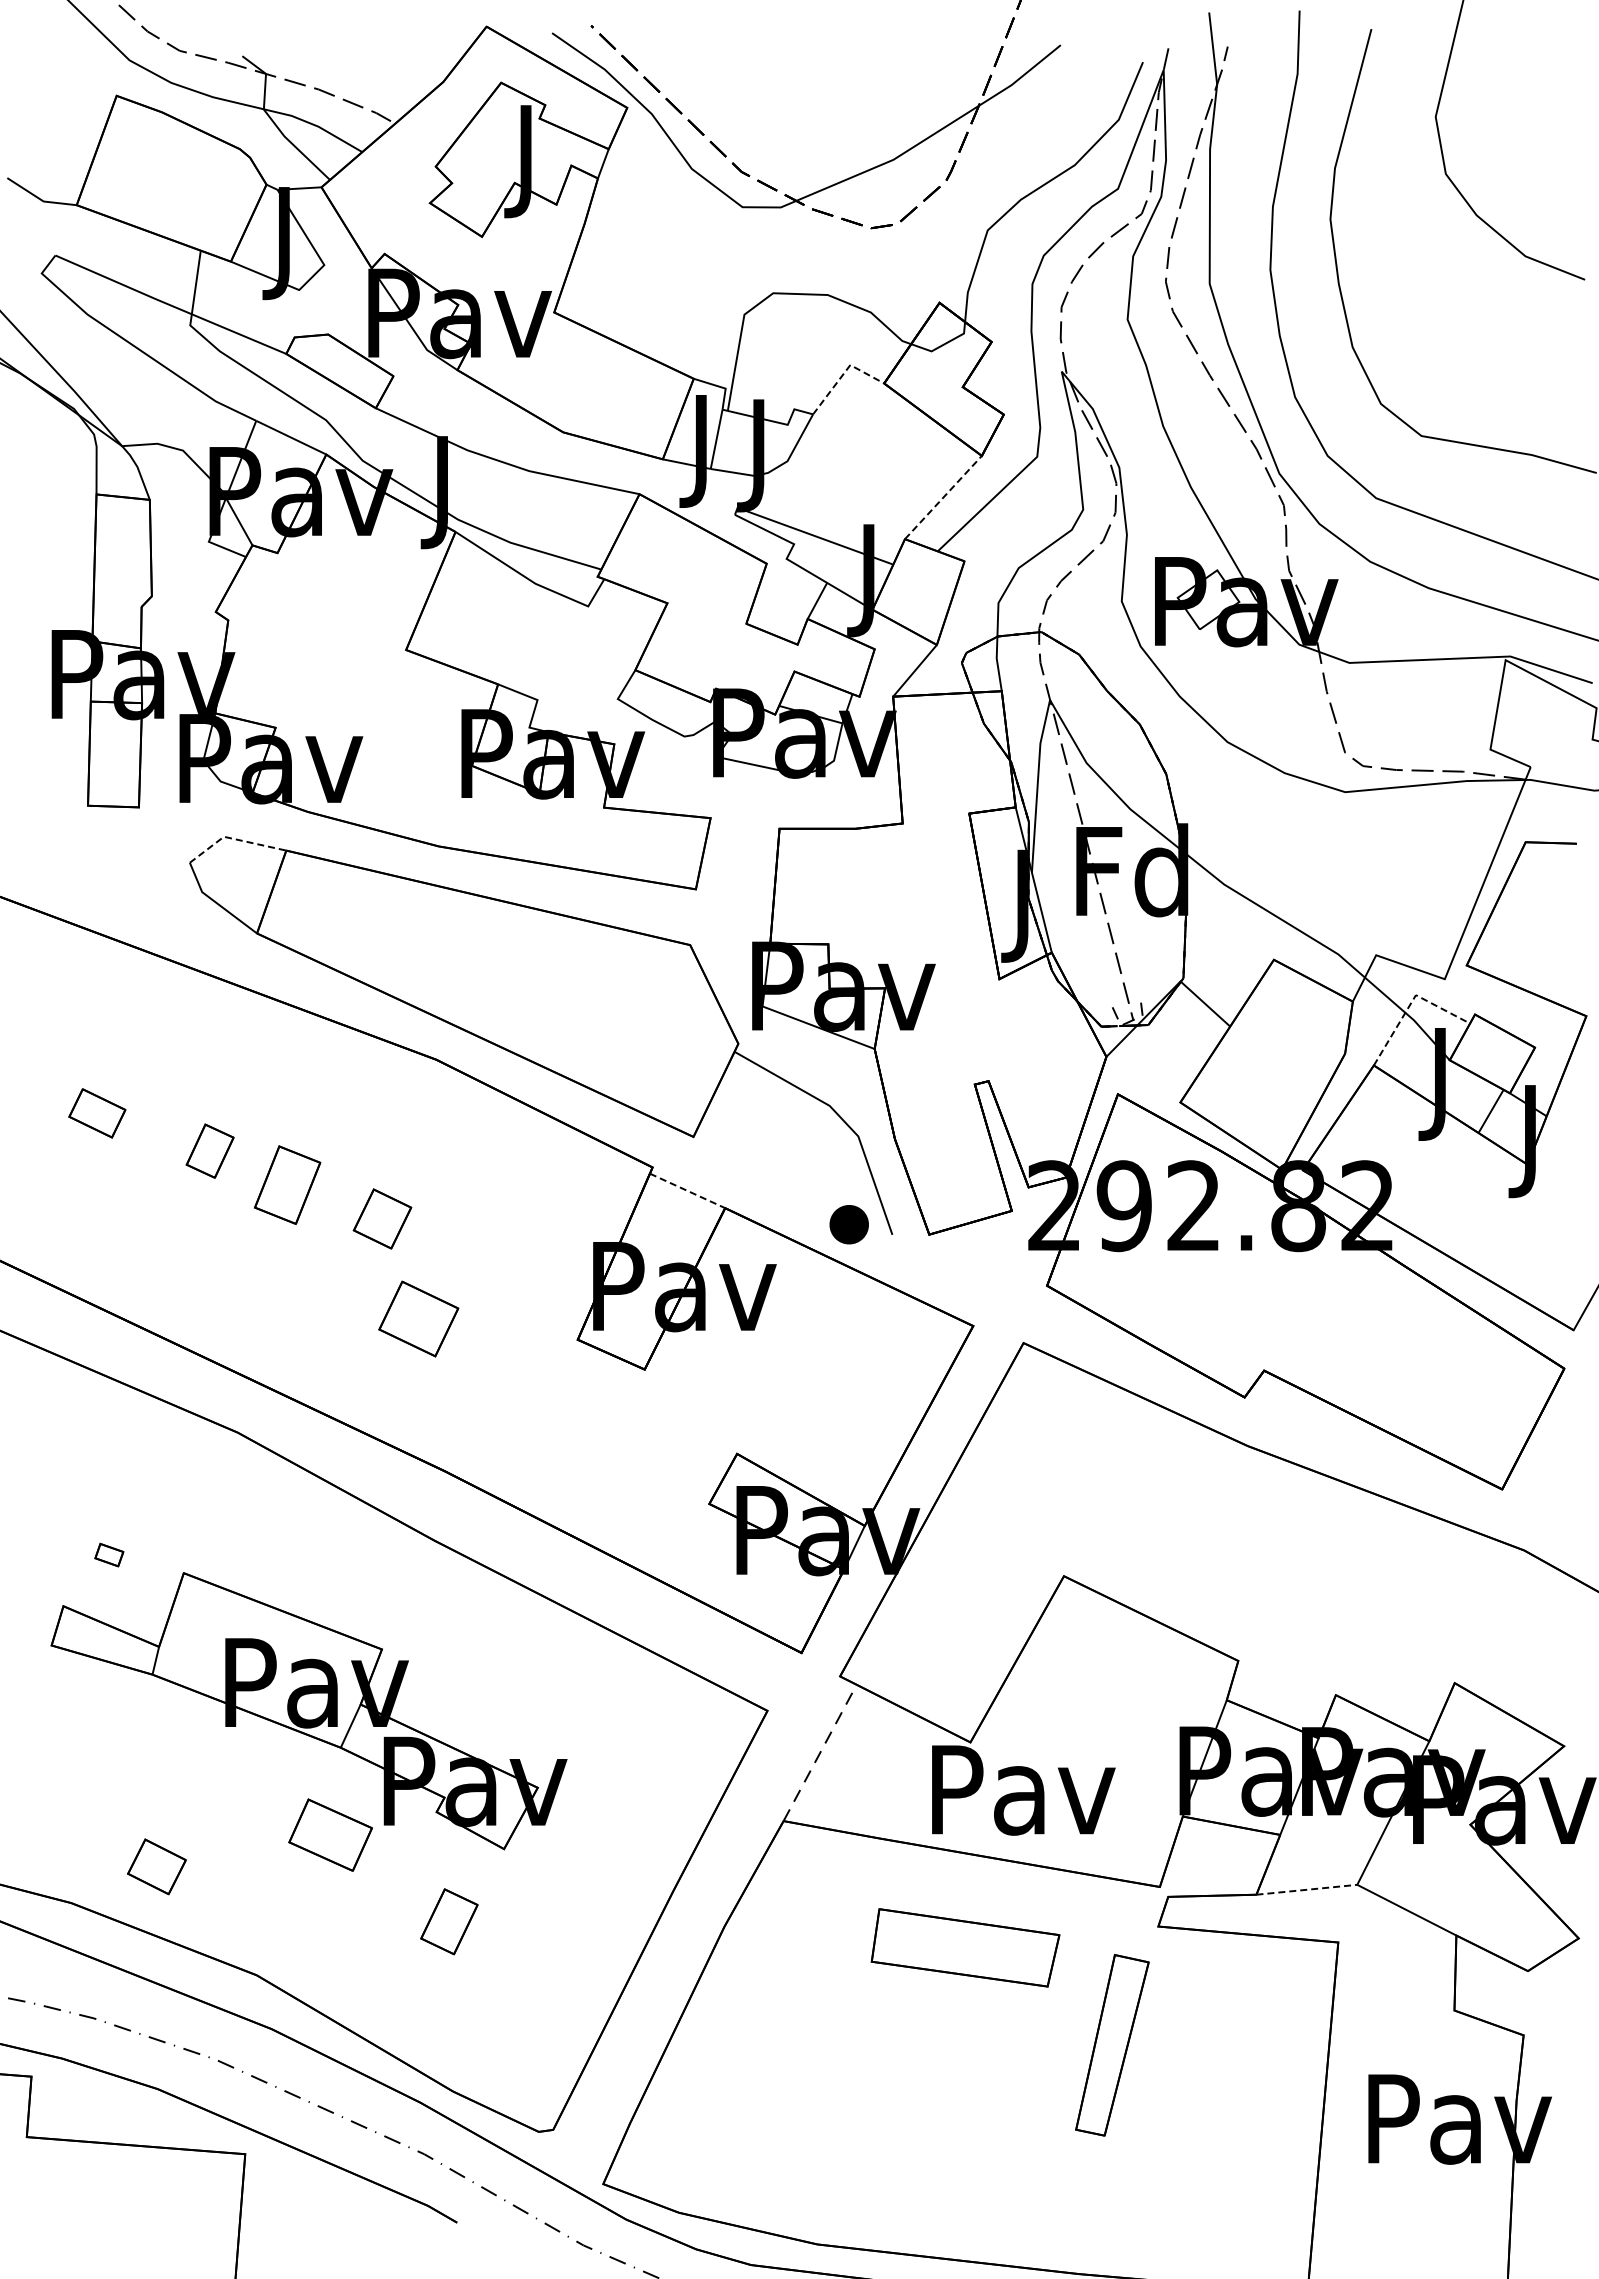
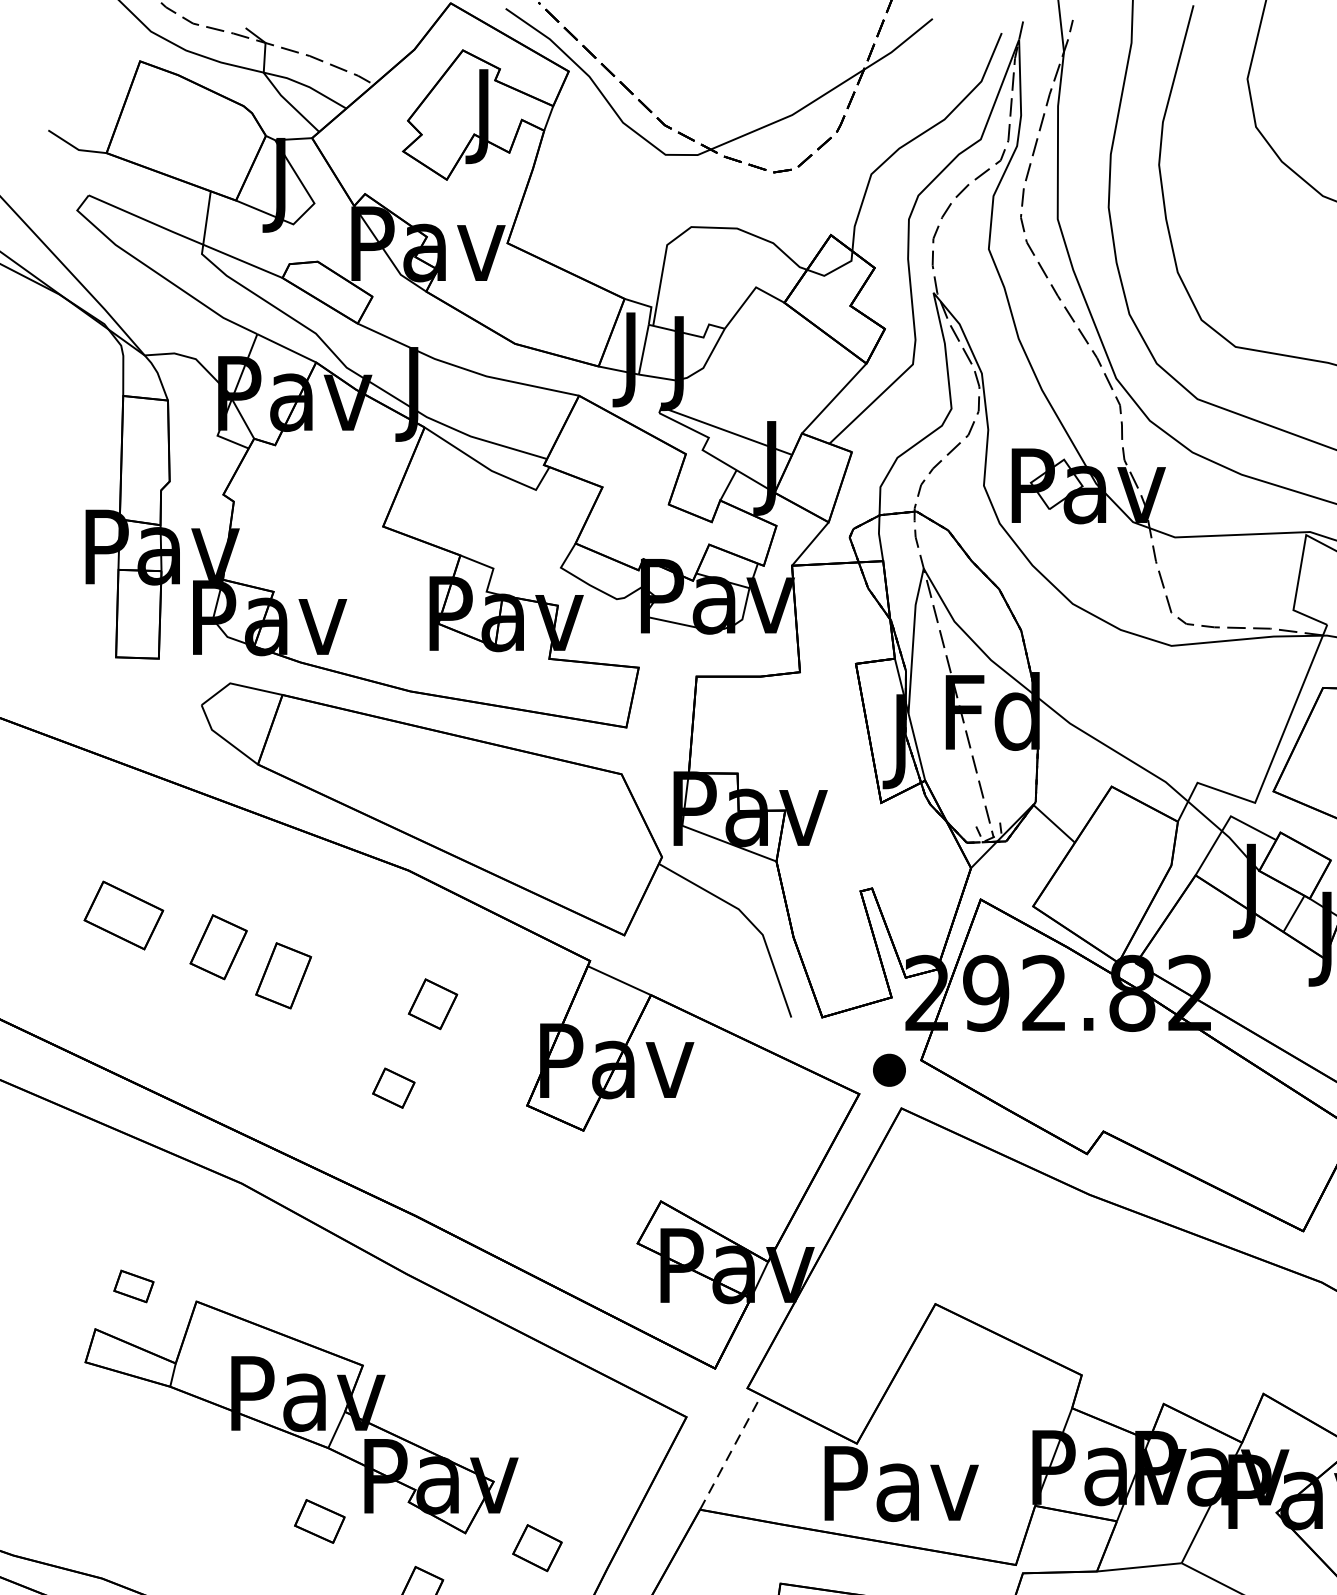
line: (843, 373) -> (750, 294), dashed -> solid
line: (943, 497) -> (834, 398), dashed -> solid
line: (233, 838) -> (238, 684), dashed -> solid
line: (1411, 1002) -> (1227, 822), dashed -> solid
part: (97, 1113) -> (124, 915), size x1.67
part: (209, 1151) -> (218, 947), size x1.43
line: (688, 1191) -> (620, 981), dashed -> solid
part: (382, 1218) -> (432, 1003), moved
part: (848, 1224) -> (888, 1070), moved
part: (418, 1318) -> (393, 1087), size x0.62
part: (109, 1554) -> (134, 1285), size x1.67
part: (330, 1834) -> (319, 1520), size x0.71
part: (156, 1866) -> (537, 1547), moved
line: (1306, 1889) -> (1139, 1567), dashed -> solid

